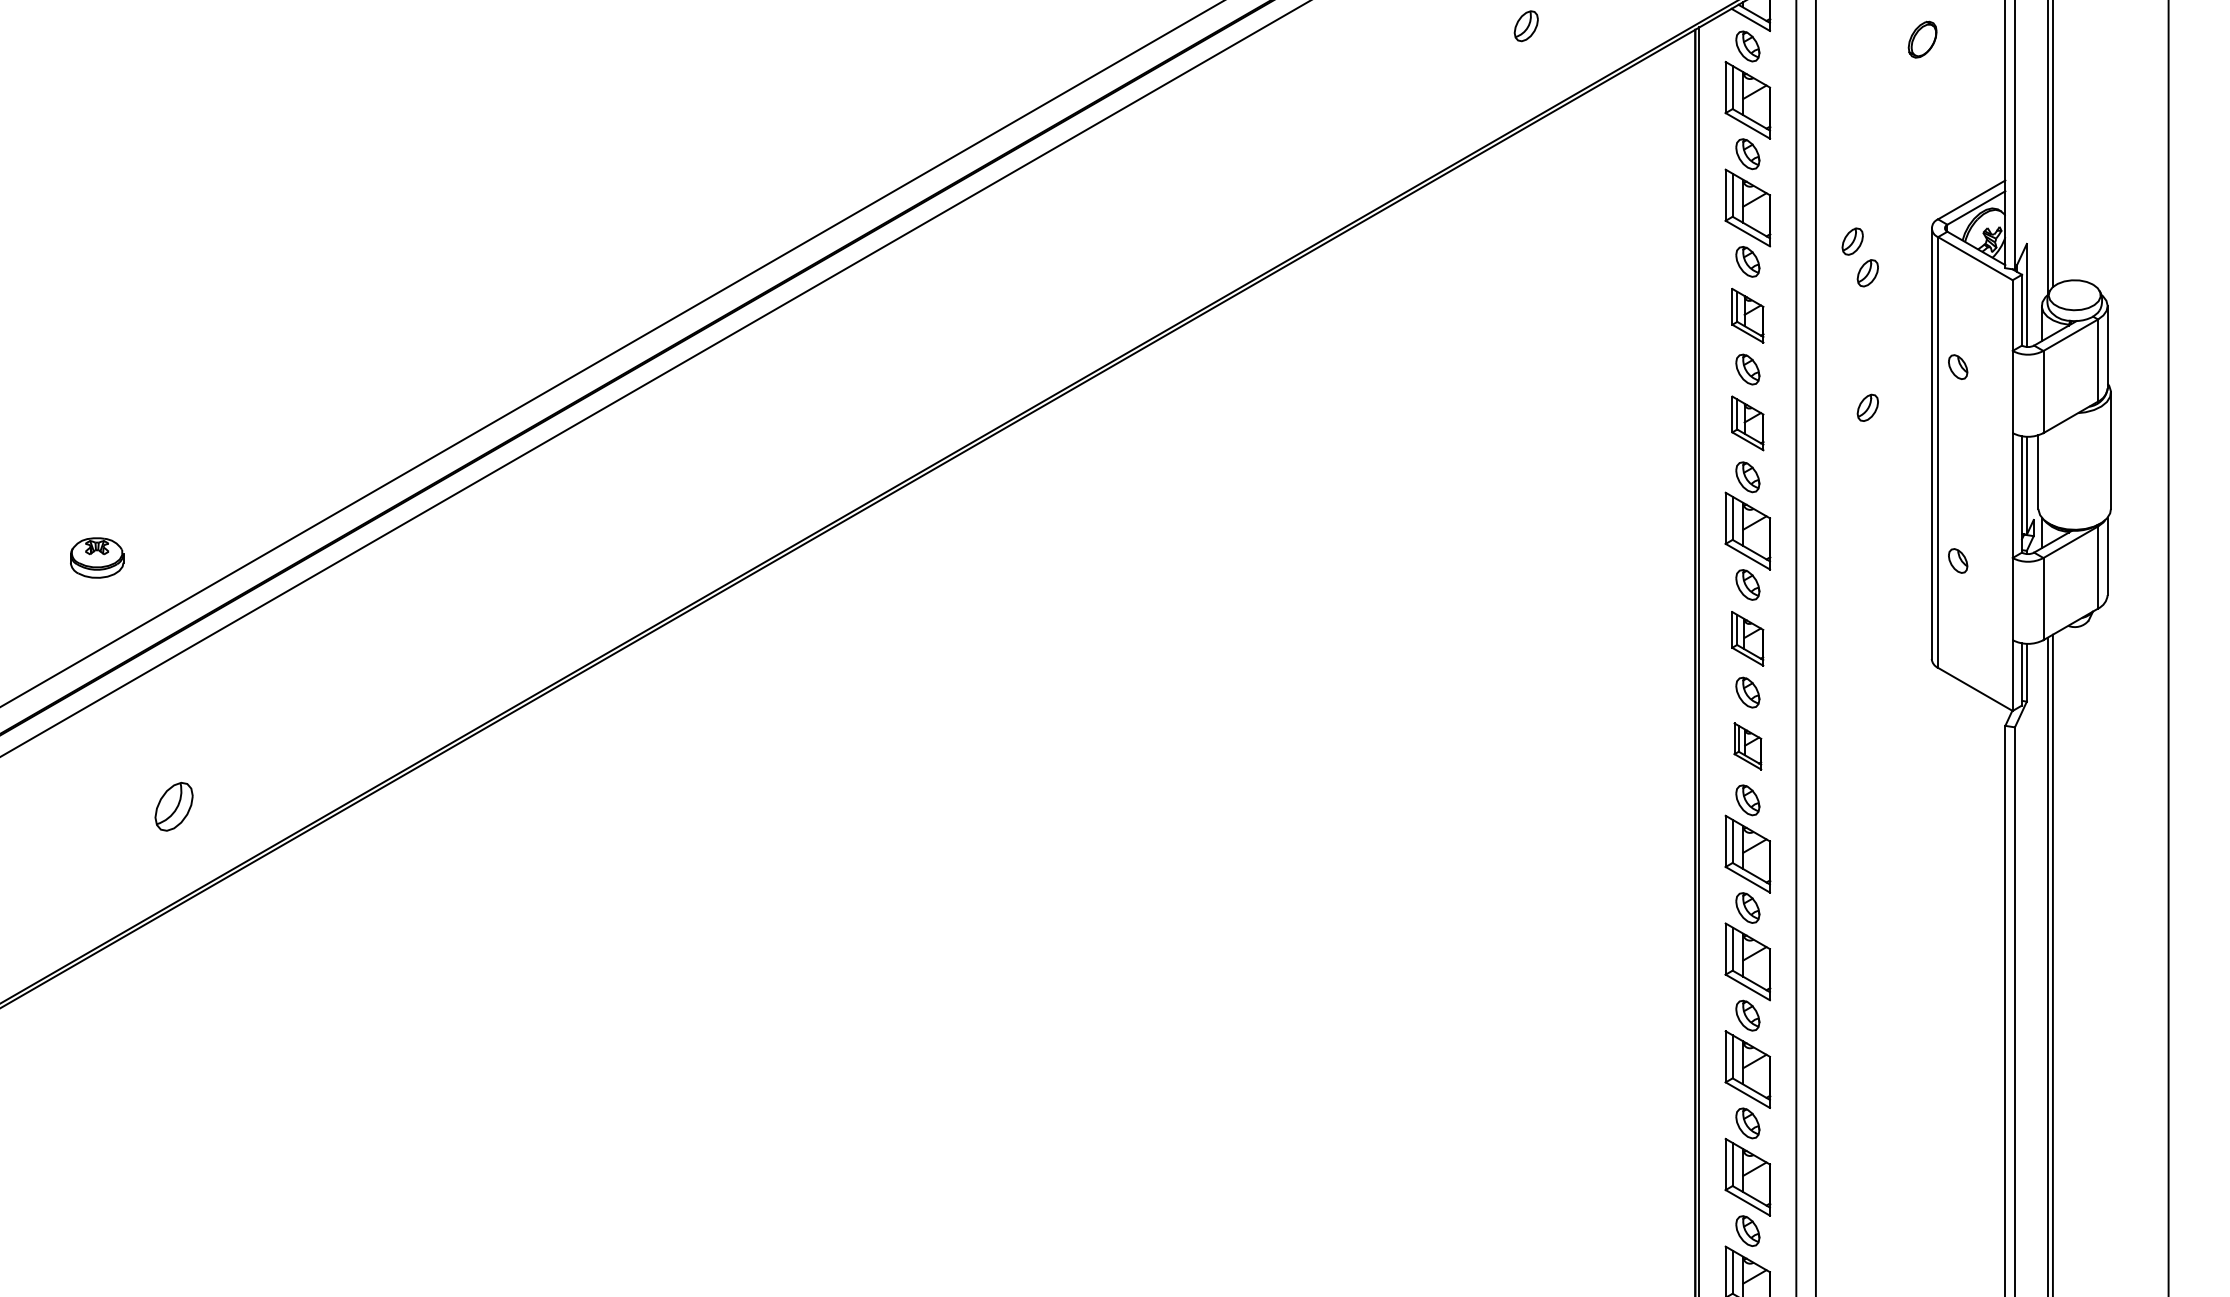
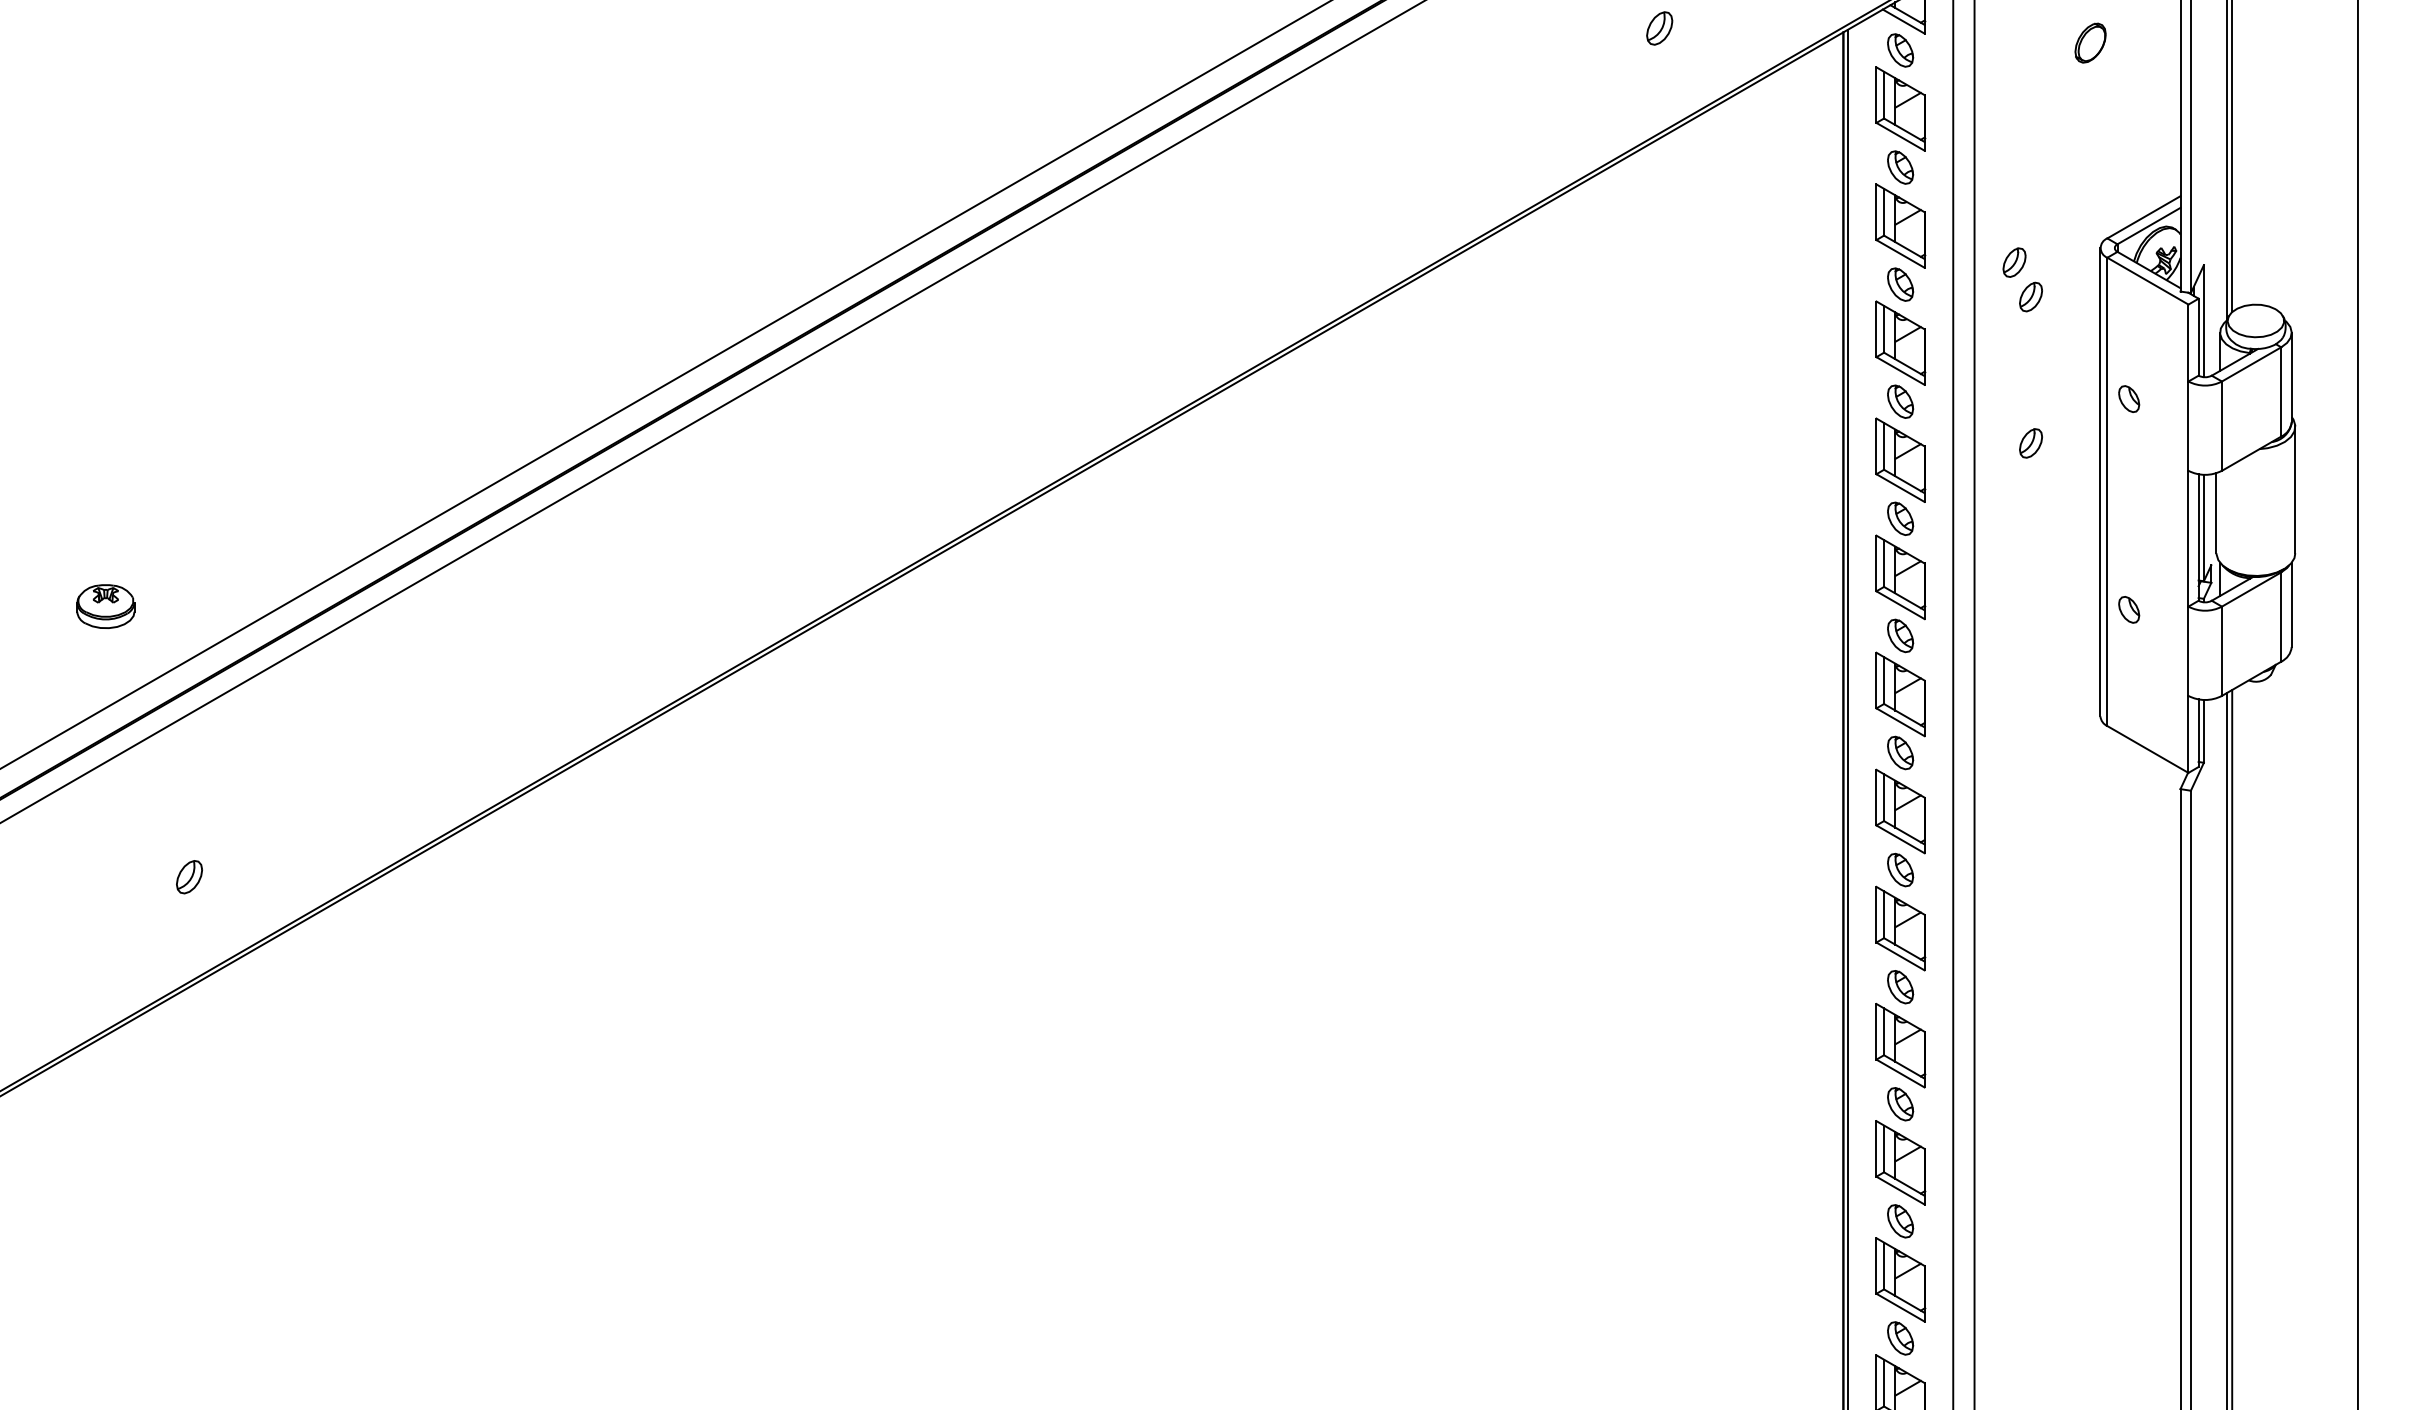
part: (1747, 315) -> (1900, 342), size x1.43
part: (1747, 423) -> (1900, 460), size x1.43
part: (1747, 638) -> (1900, 694), size x1.43
part: (1747, 746) -> (1900, 811), size x1.67
part: (173, 806) -> (188, 876), size x0.62

